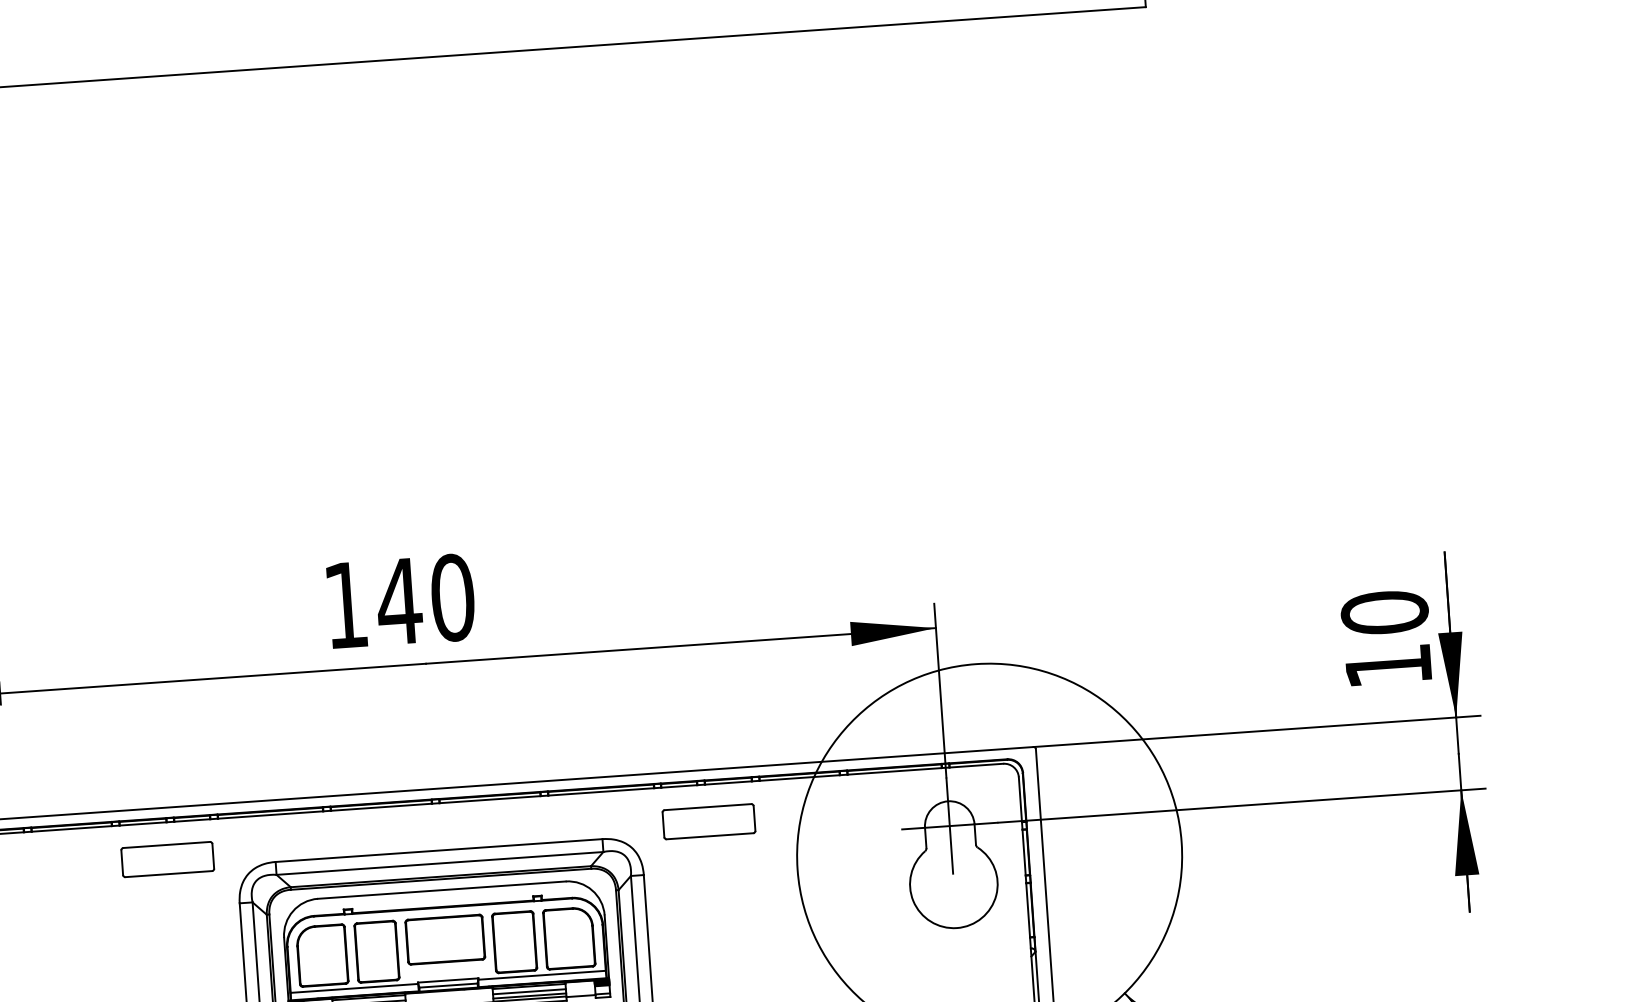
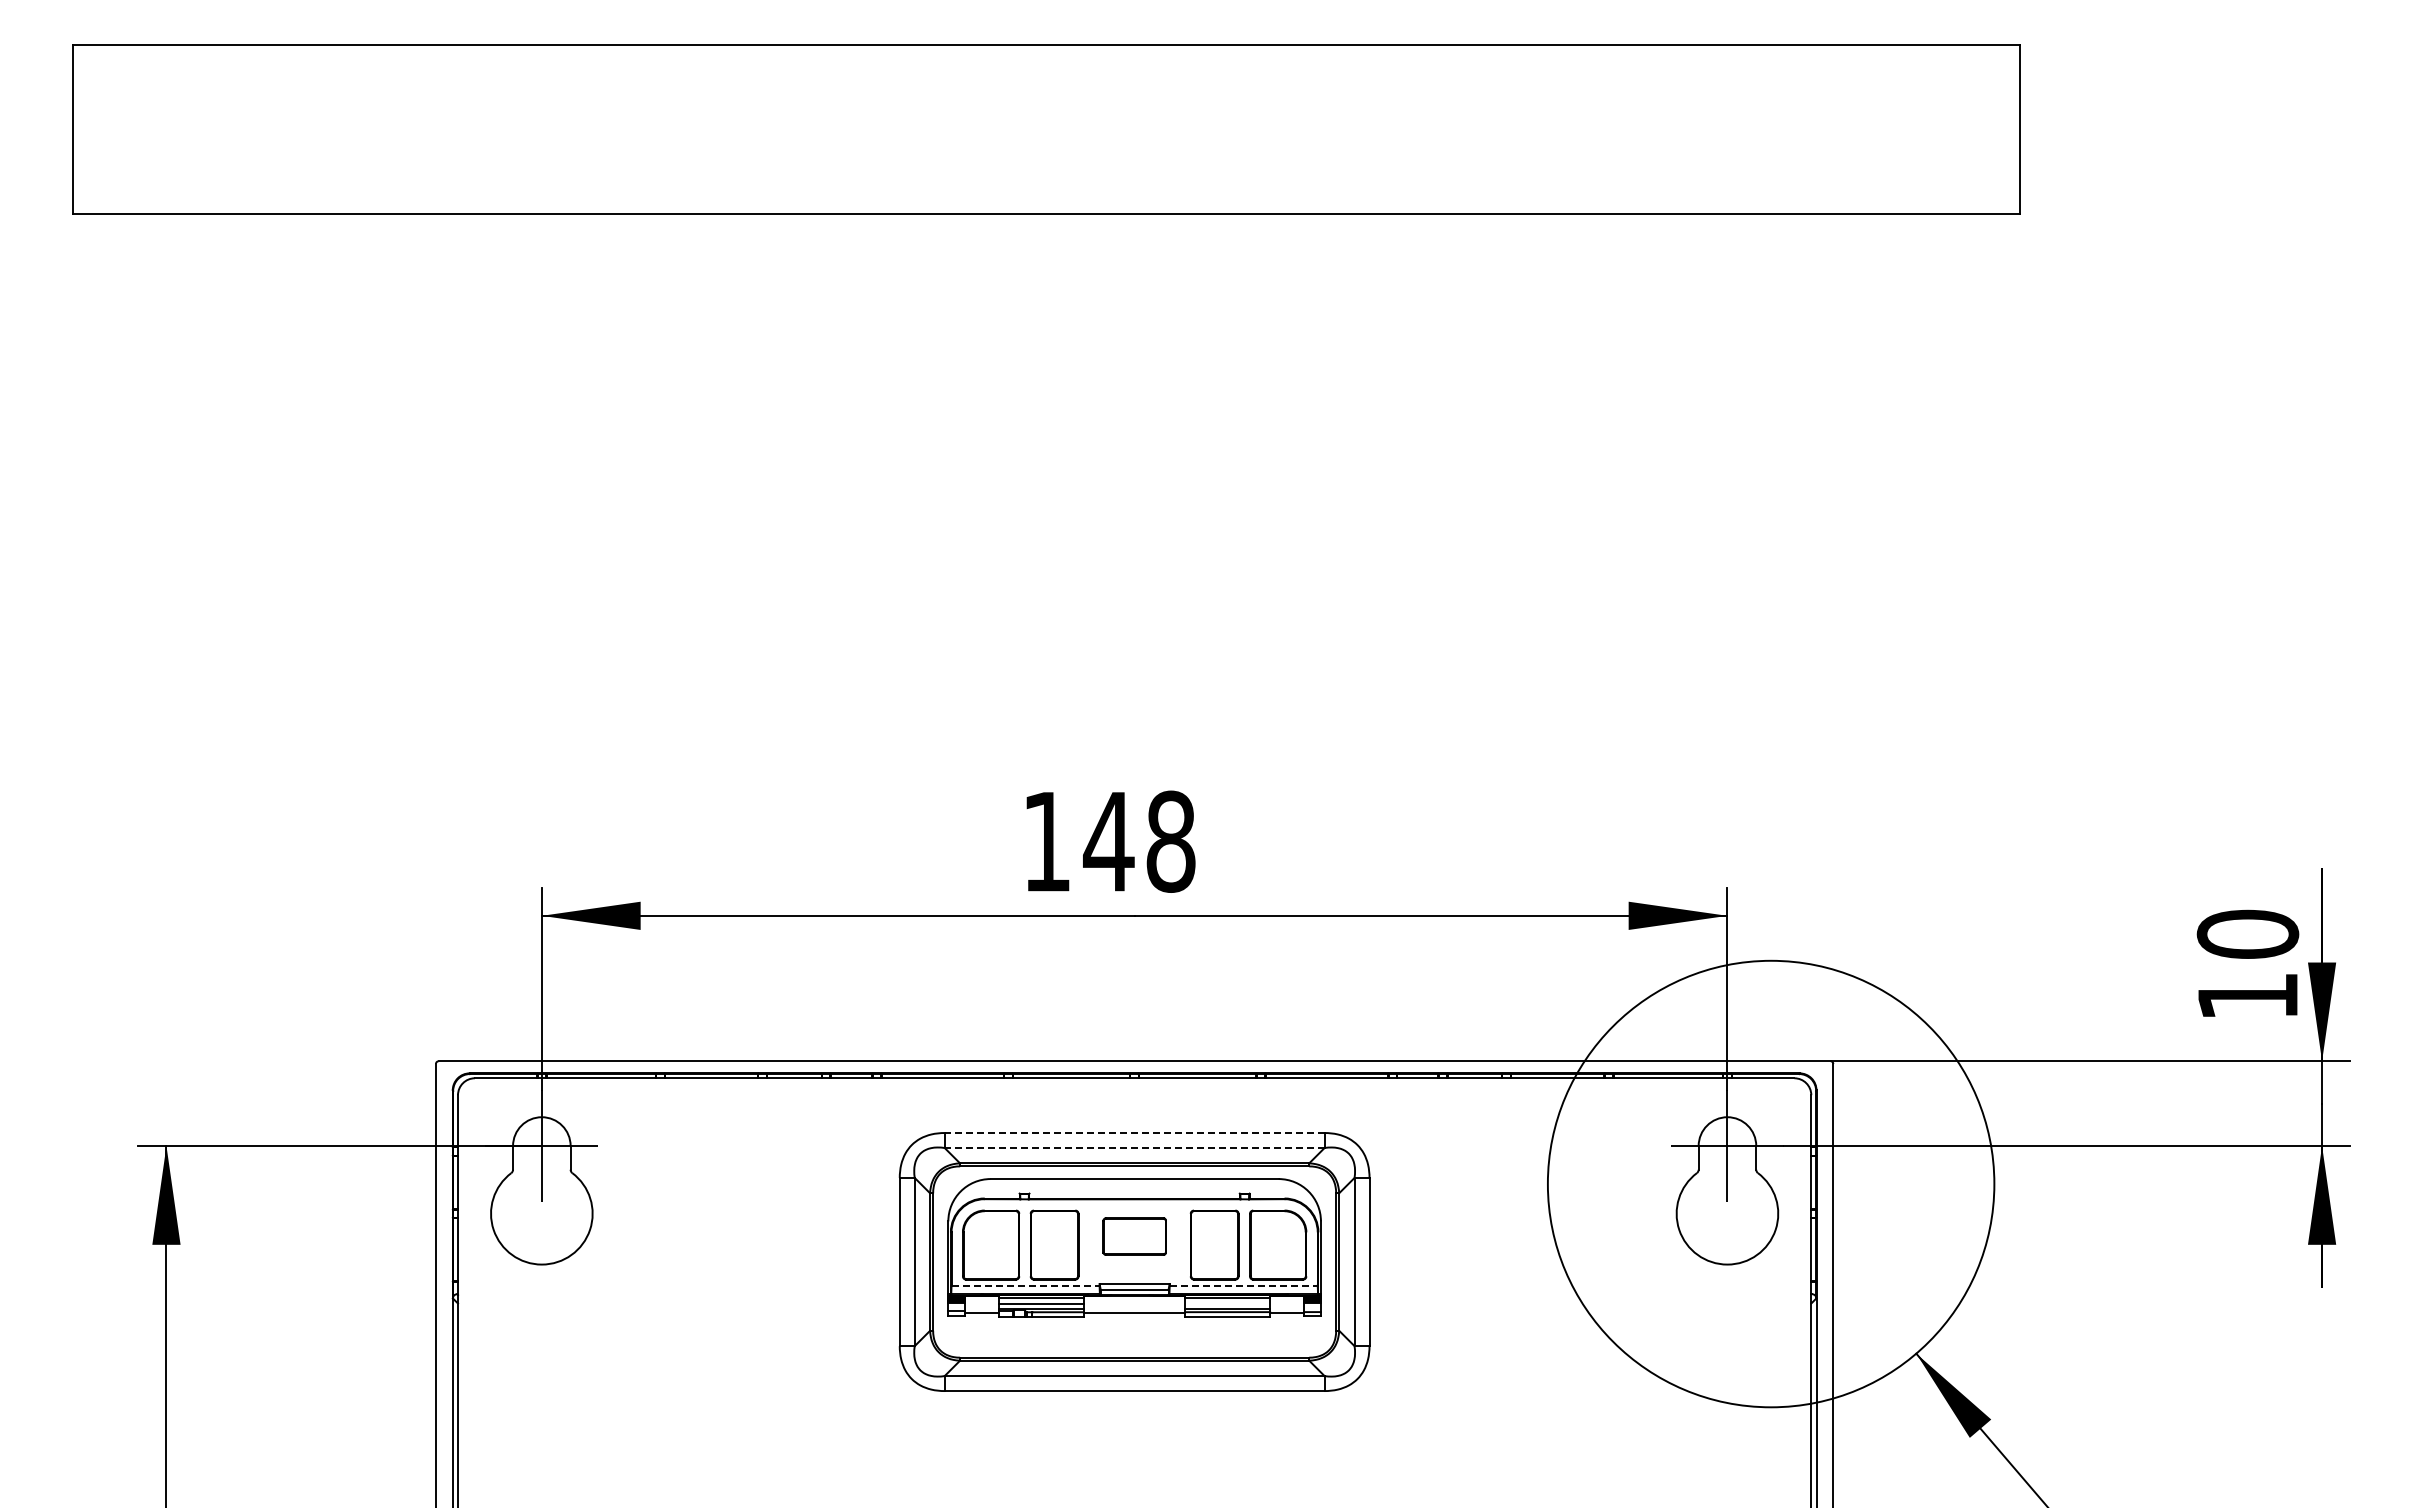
text: (452, 597) -> (1170, 841), 140 -> 148
part: (708, 821) -> (1448, 1121), removed
line: (438, 850) -> (1134, 1133), solid -> dashed
part: (167, 859) -> (819, 1121), removed
line: (439, 863) -> (1134, 1147), solid -> dashed
part: (445, 939) -> (1134, 1236), size x0.7
line: (542, 975) -> (1244, 1285), solid -> dashed
line: (355, 988) -> (1026, 1285), solid -> dashed
line: (529, 991) -> (1227, 1303), removed

